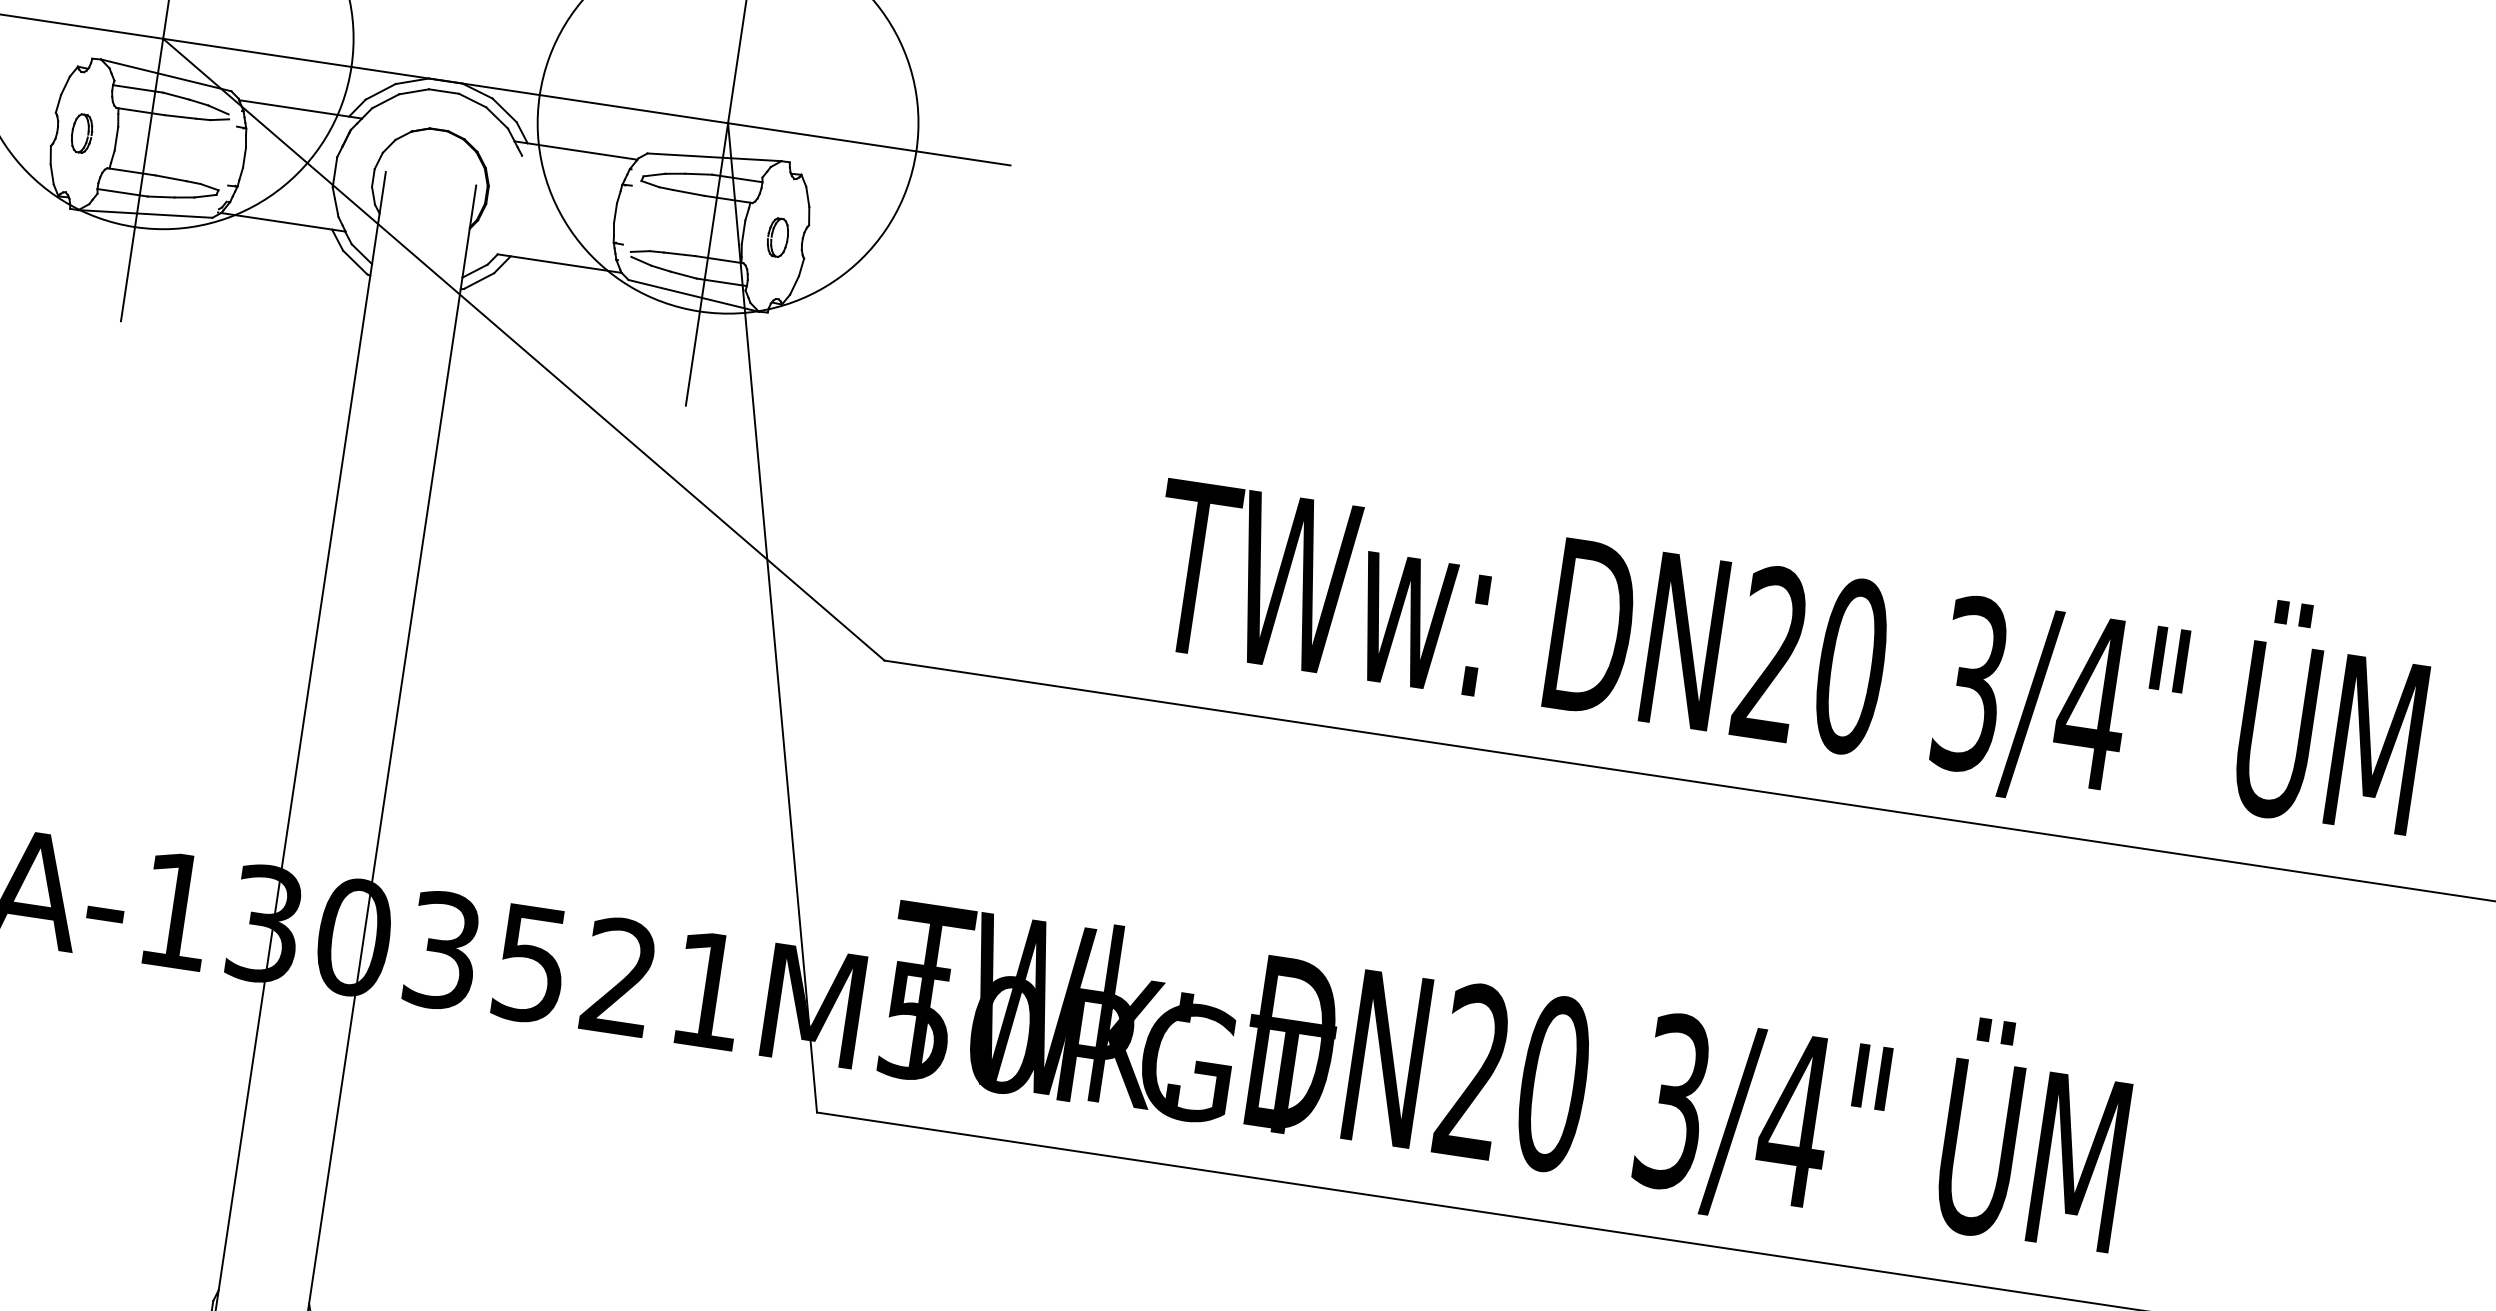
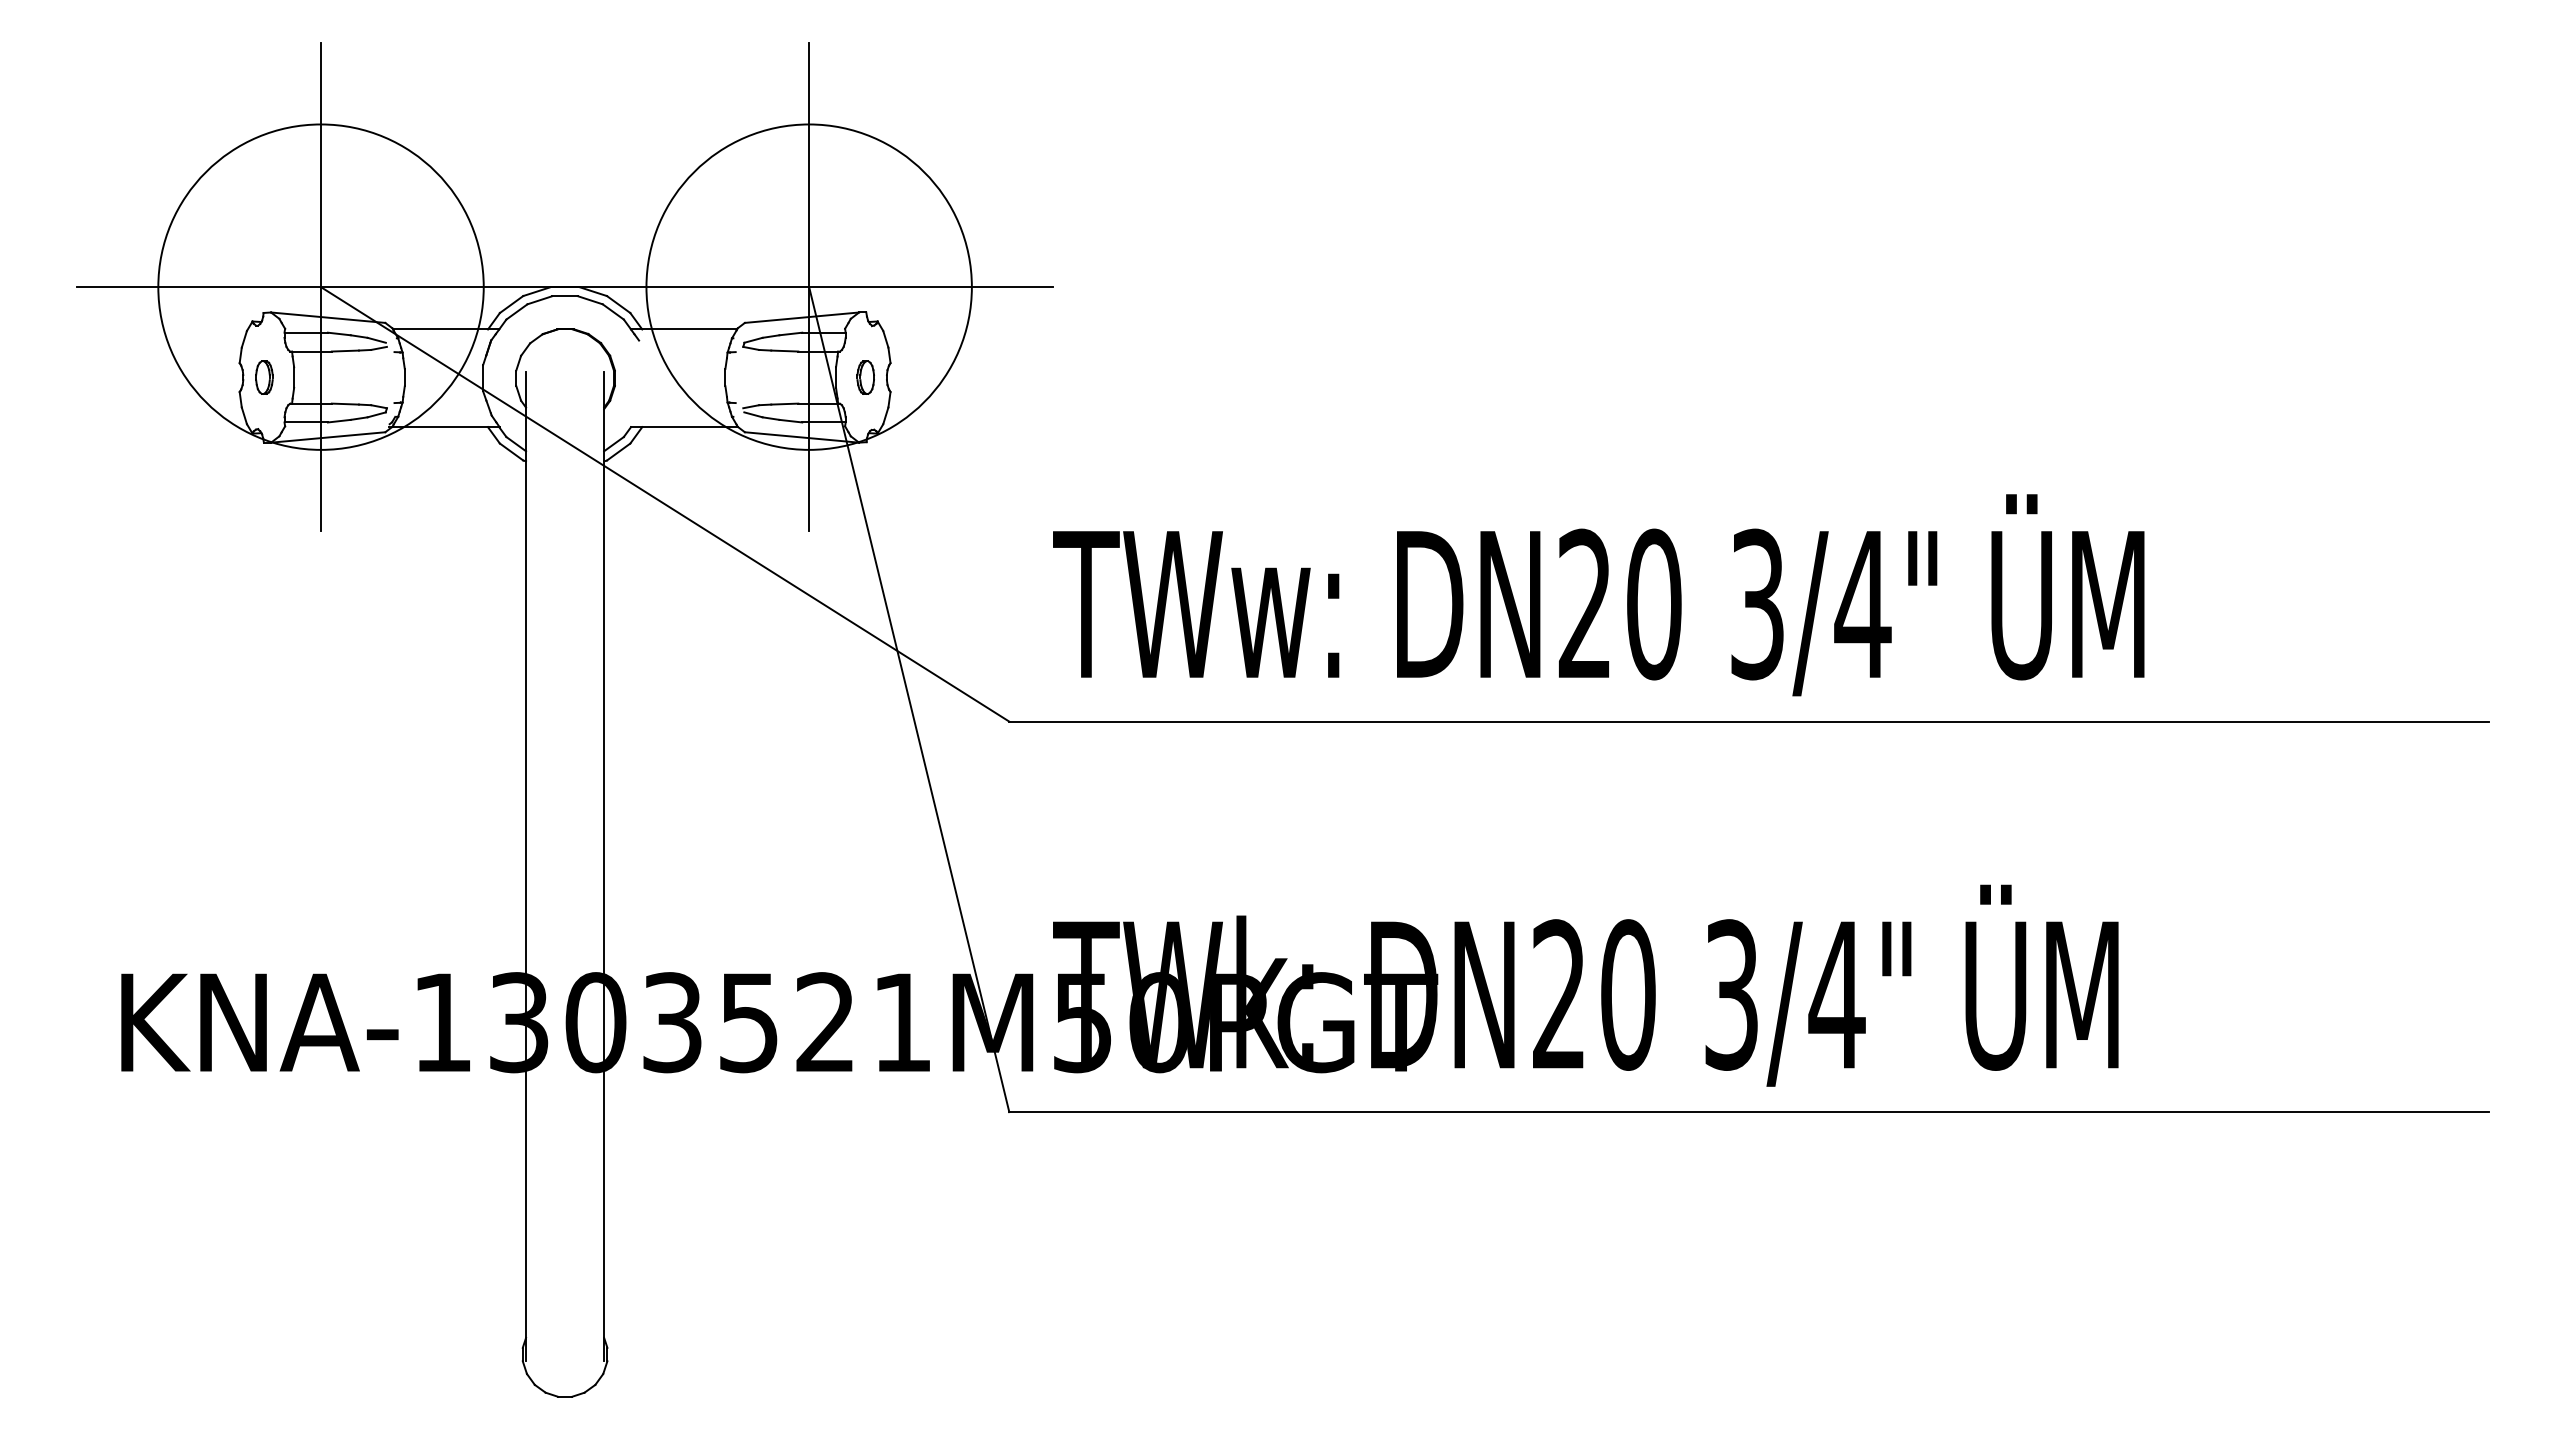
text: (1788, 646) -> (1598, 595), moved

